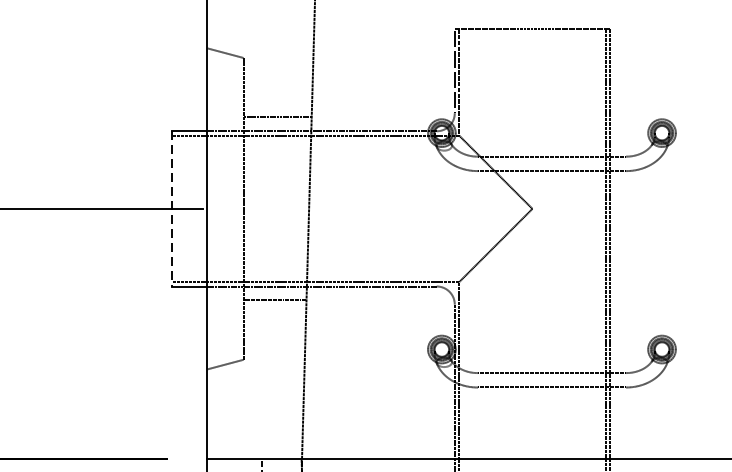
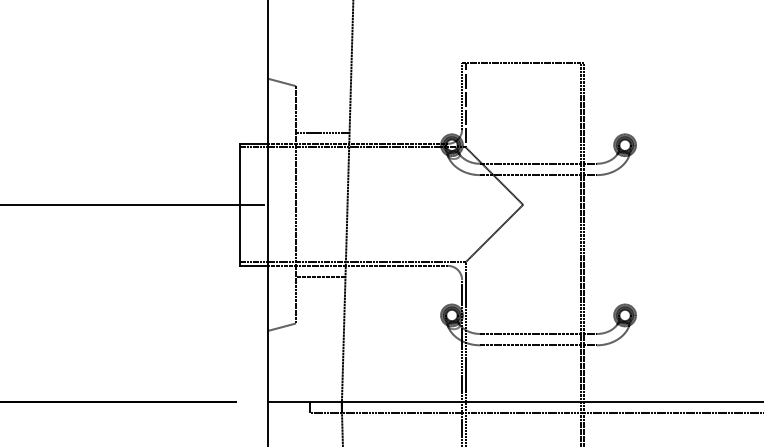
line: (171, 209) -> (239, 205), dashed -> solid

